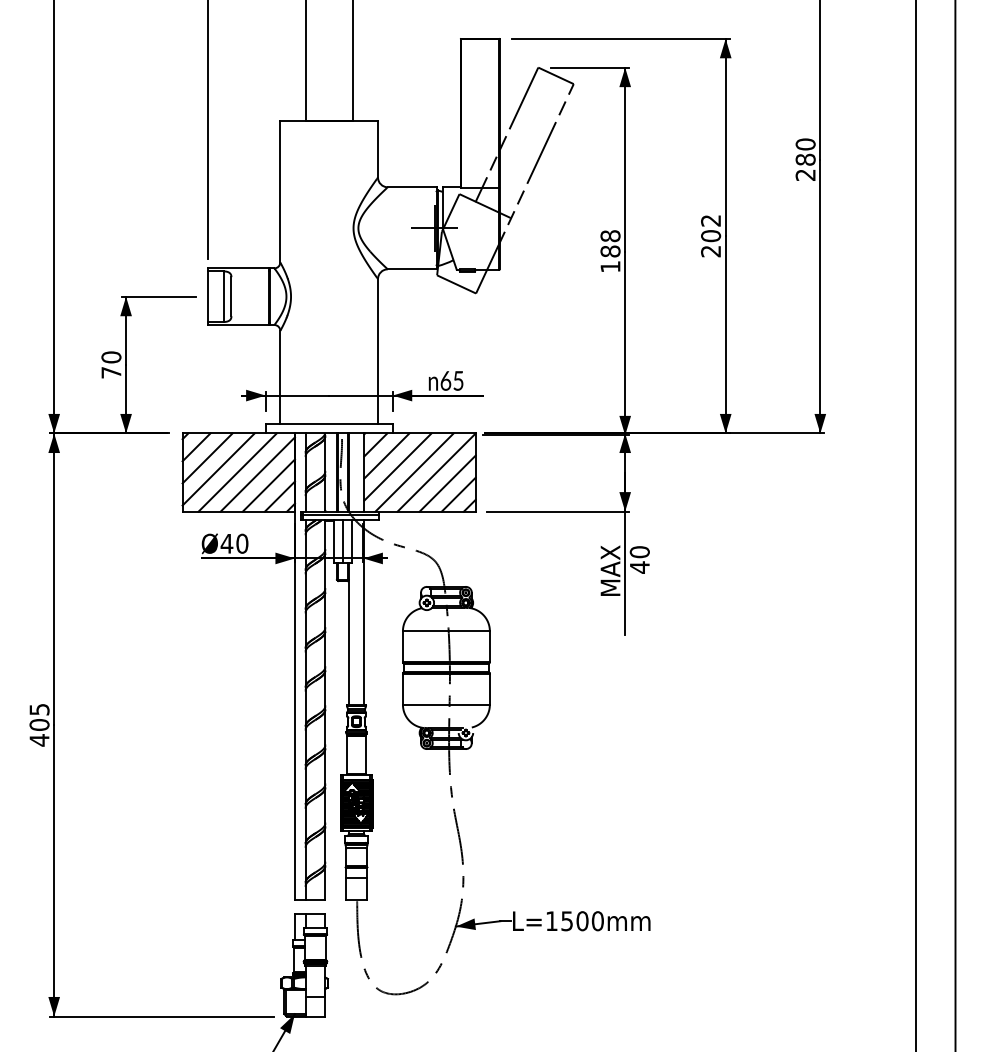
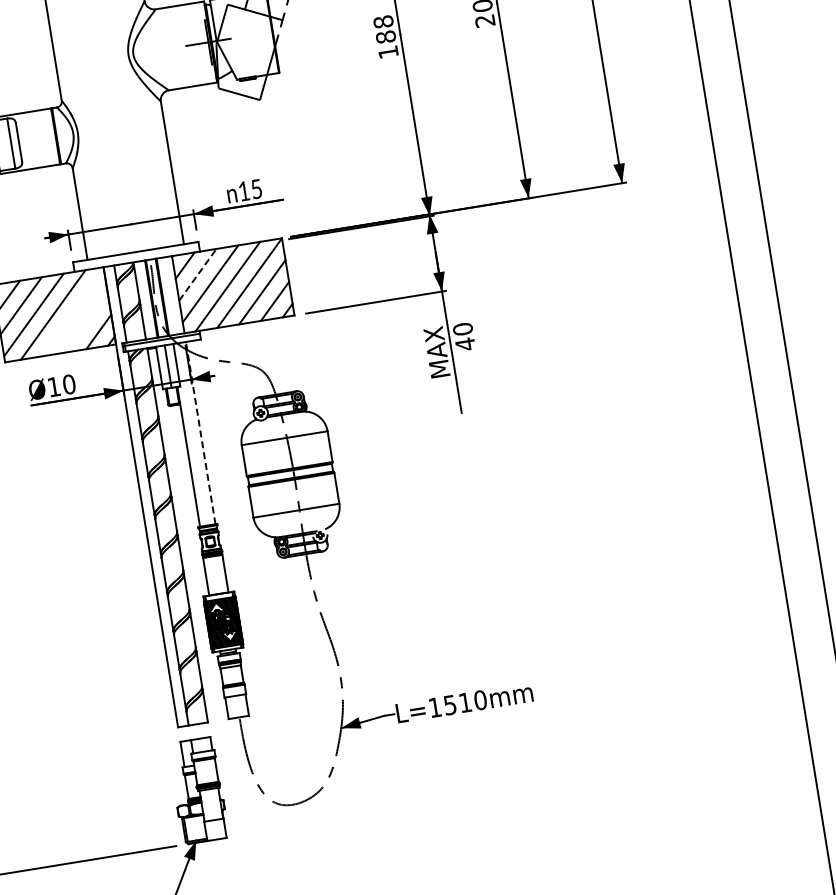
text: (445, 380) -> (243, 190), 65 -> 15
line: (386, 456) -> (197, 275), solid -> dashed
line: (257, 474) -> (73, 313), removed
line: (268, 485) -> (85, 322), removed
text: (226, 543) -> (53, 386), Ø40 -> Ø10
line: (364, 612) -> (200, 432), solid -> dashed
text: (582, 921) -> (465, 702), L=1500mm -> L=1510mm

